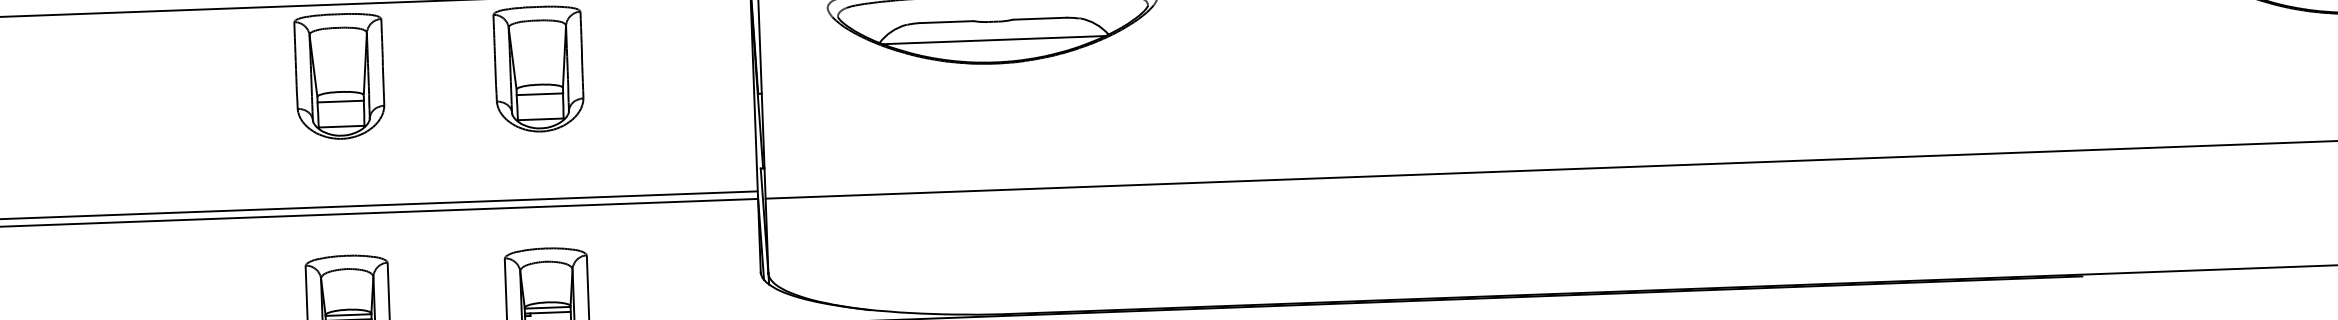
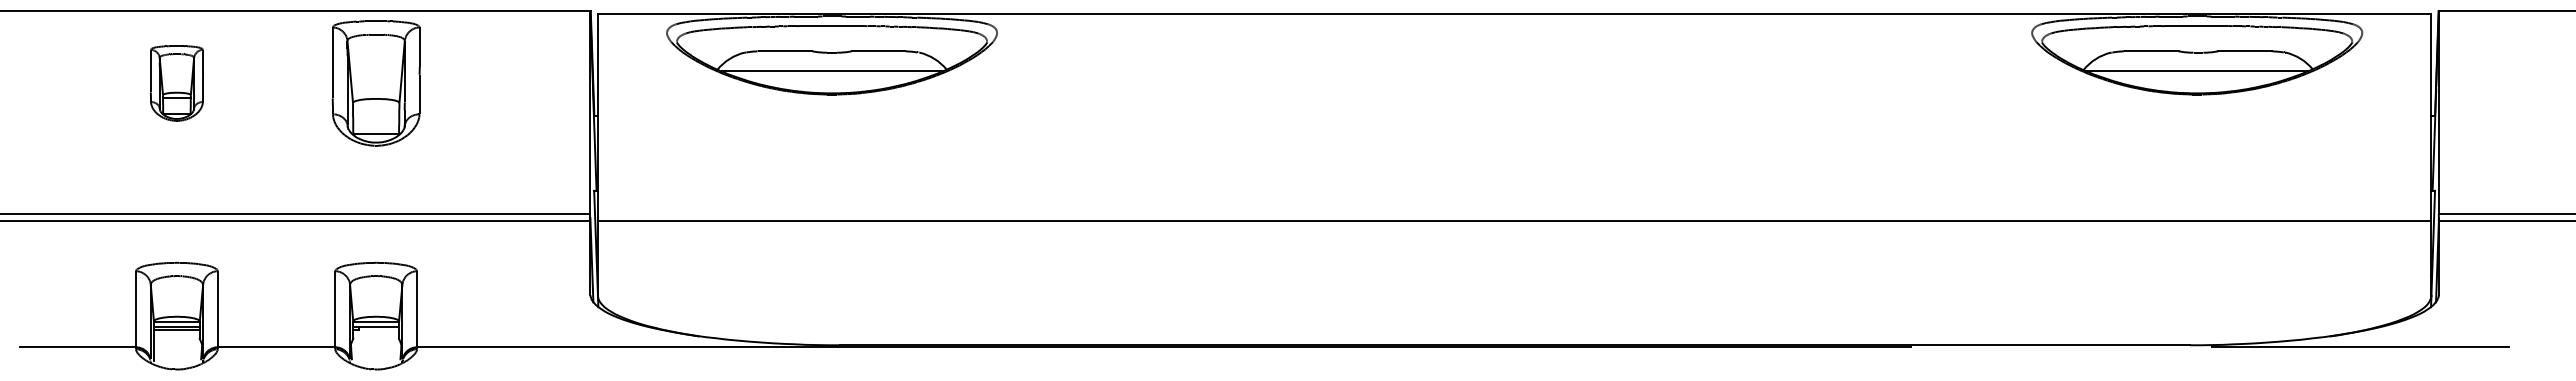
part: (339, 76) -> (176, 83), size x0.6
line: (540, 94) -> (376, 108), removed

